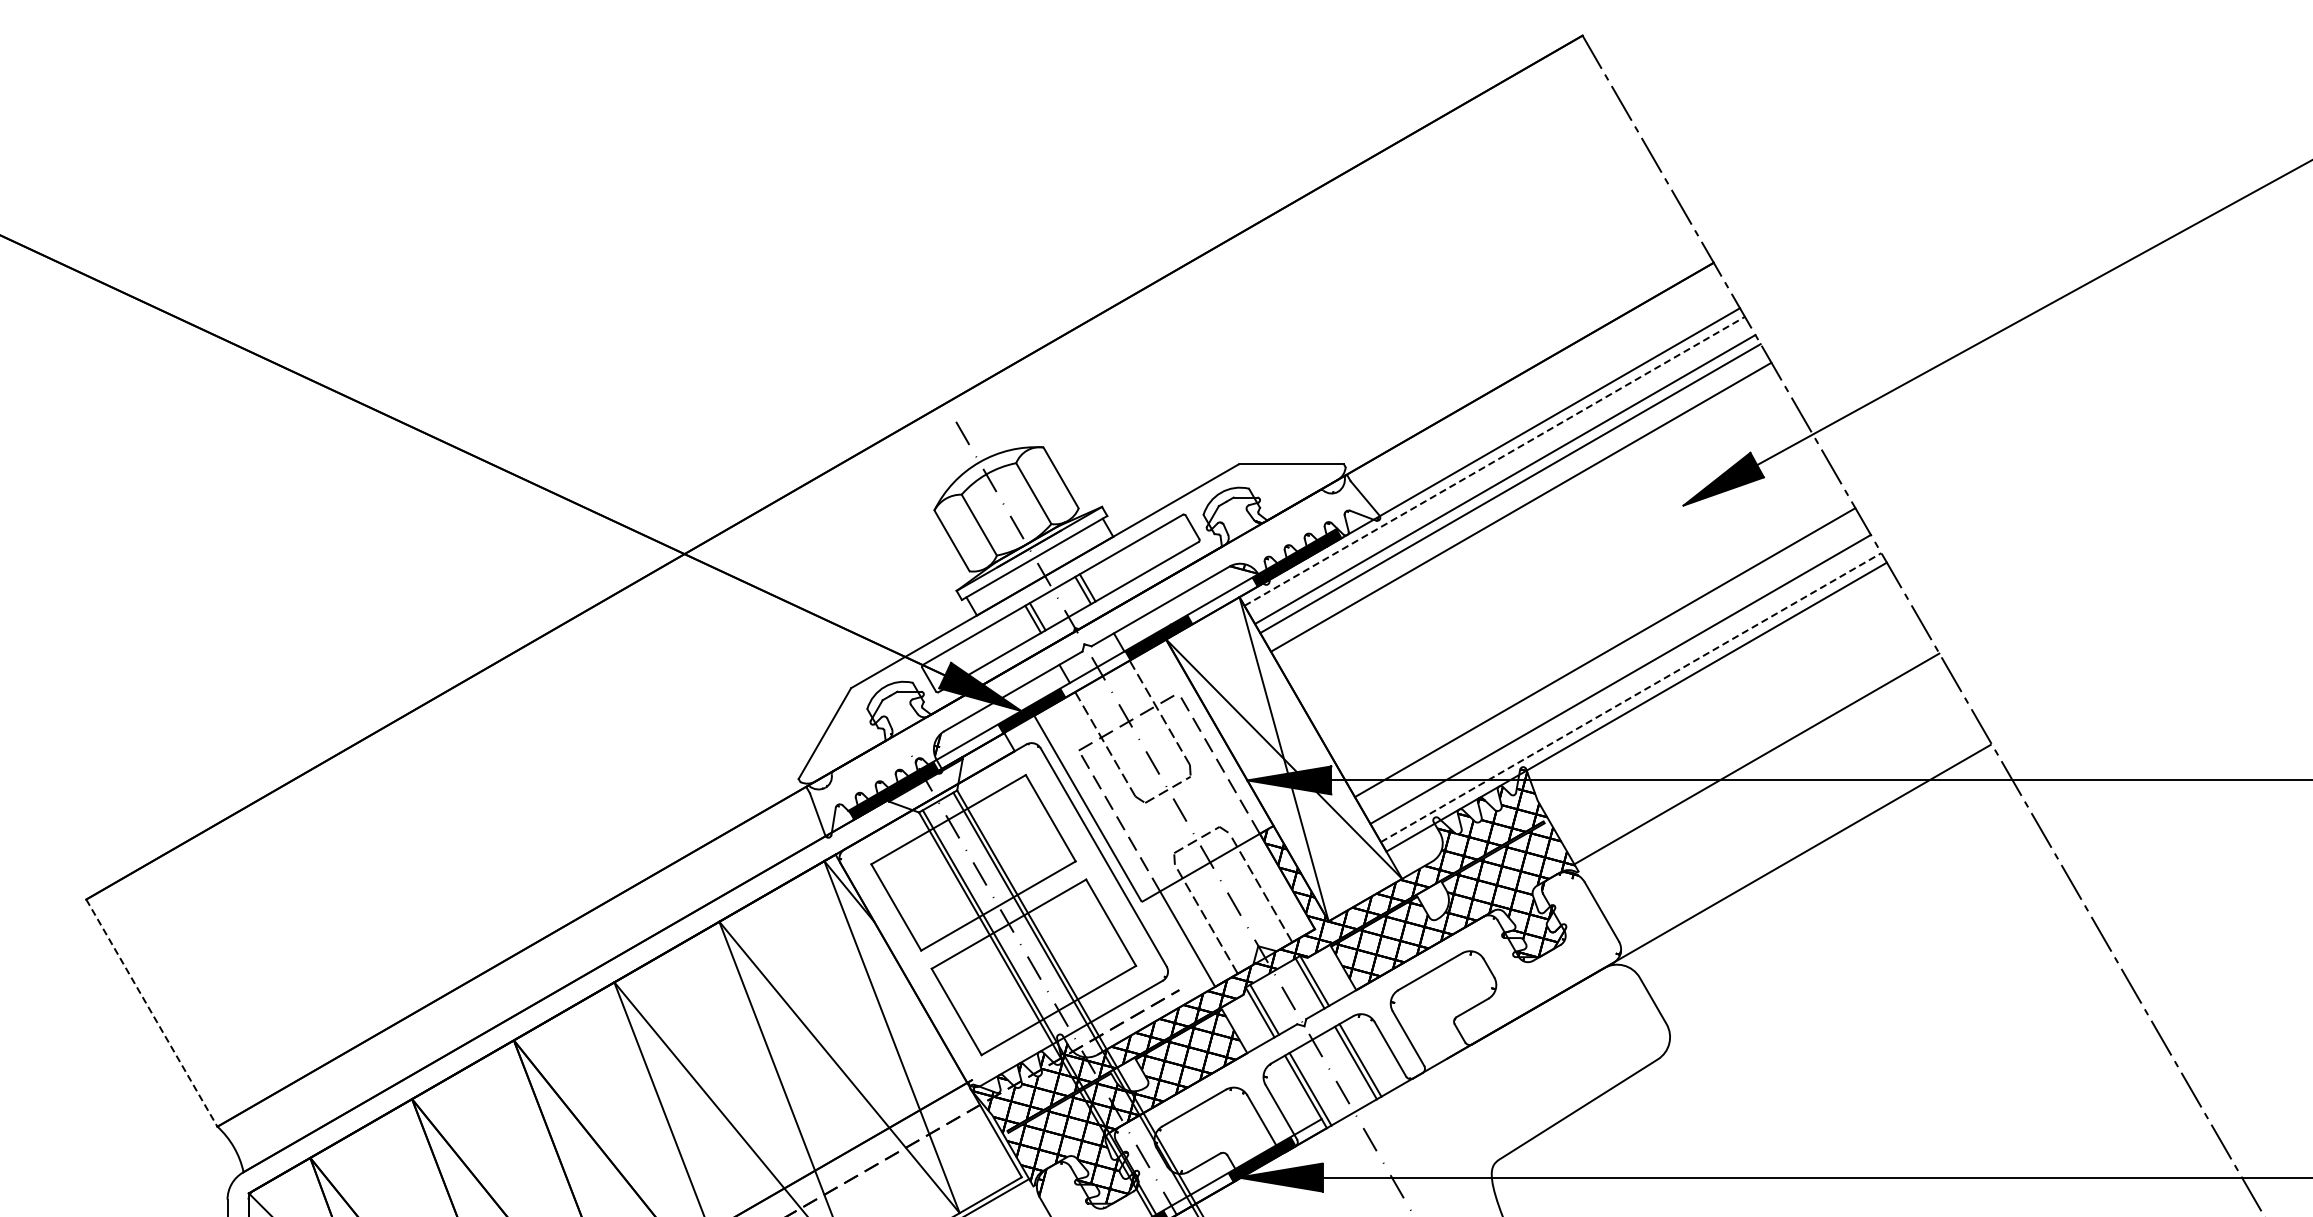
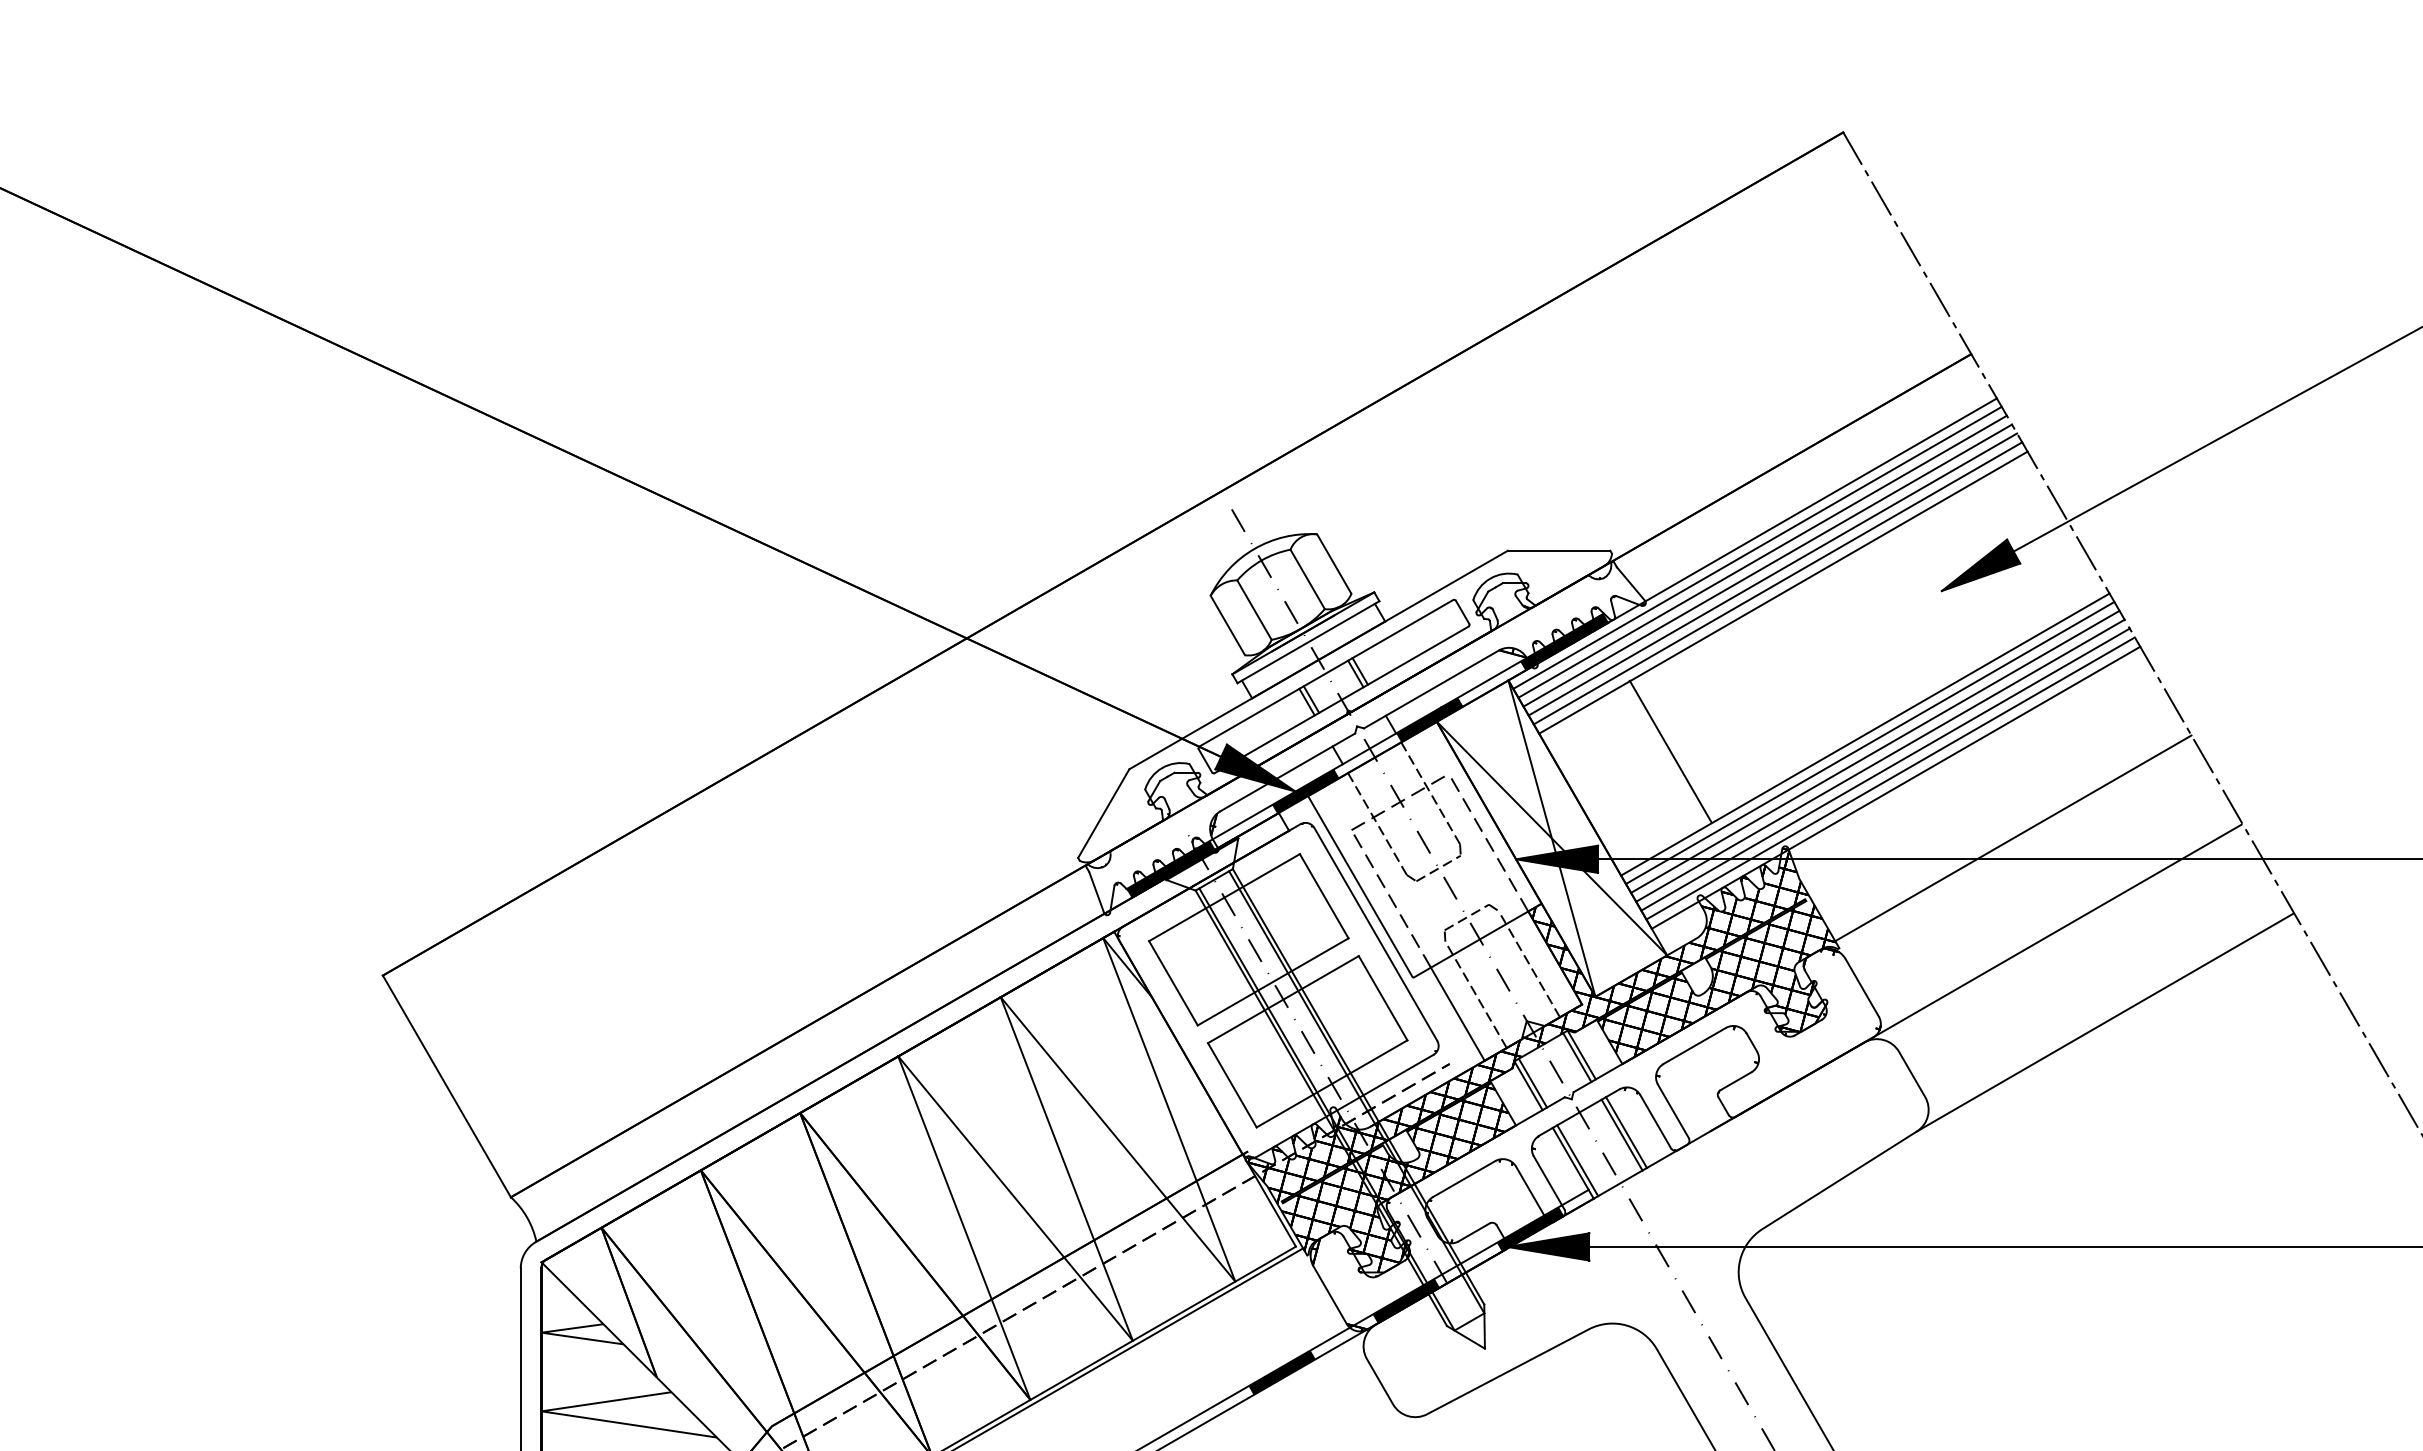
line: (1494, 460) -> (1757, 547), dashed -> solid
line: (1499, 470) -> (1762, 556), added
line: (1515, 497) -> (1777, 583), added
line: (1609, 661) -> (1869, 743), added
line: (1405, 669) -> (1670, 751), added
line: (1615, 669) -> (1875, 751), added
line: (1625, 688) -> (1885, 769), added
line: (1630, 697) -> (1890, 778), dashed -> solid
line: (1850, 947) -> (2104, 1022), added
line: (152, 1013) -> (447, 1086), dashed -> solid

